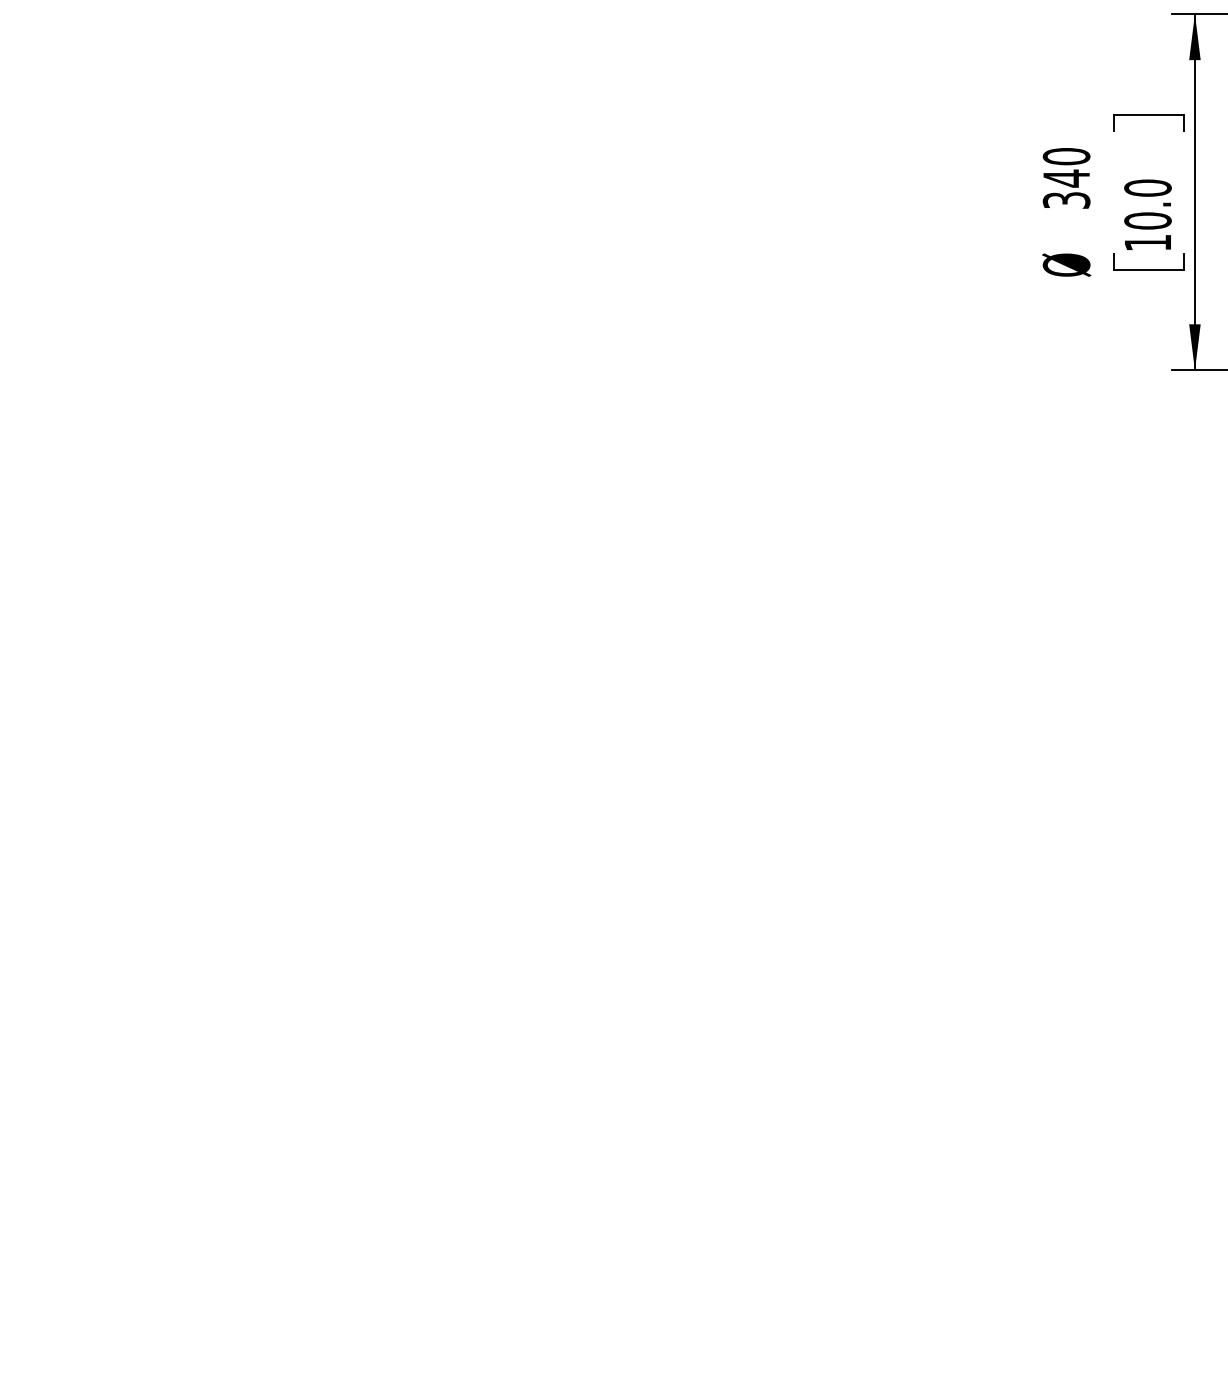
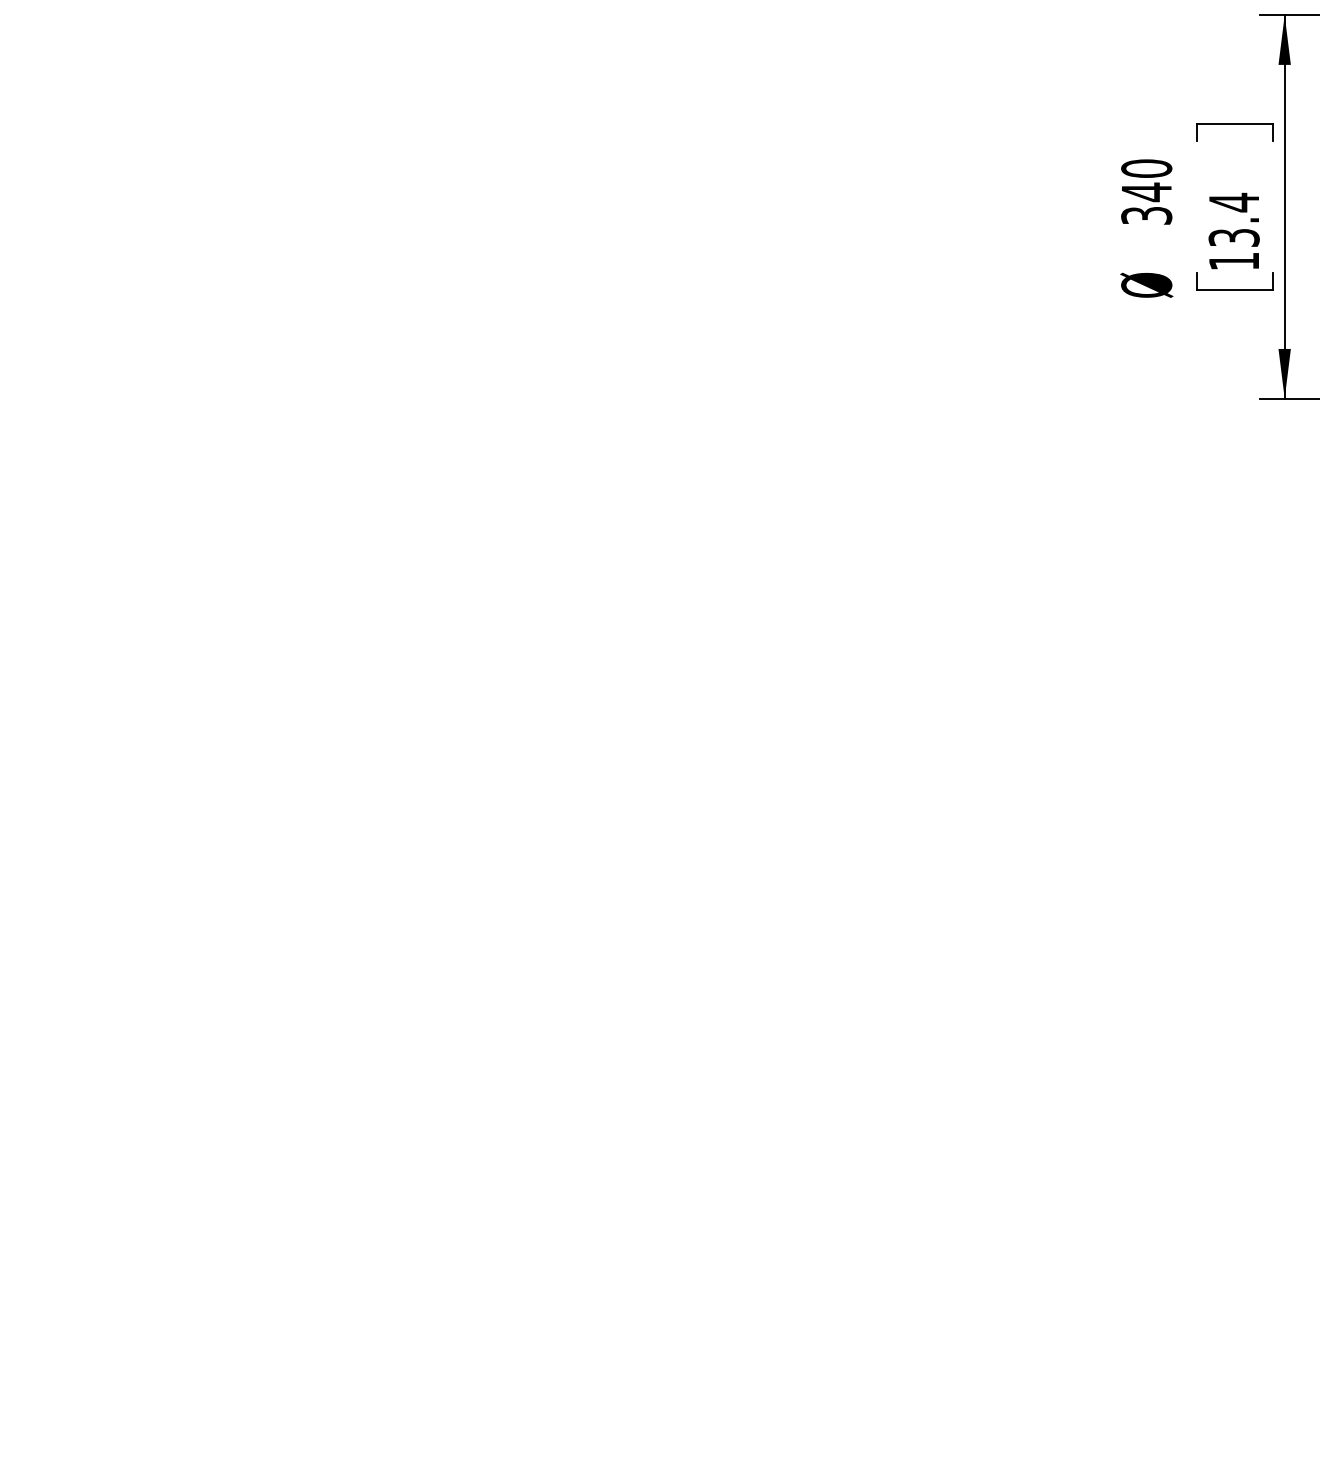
text: (1147, 204) -> (1233, 220), 10.0 -> 13.4

